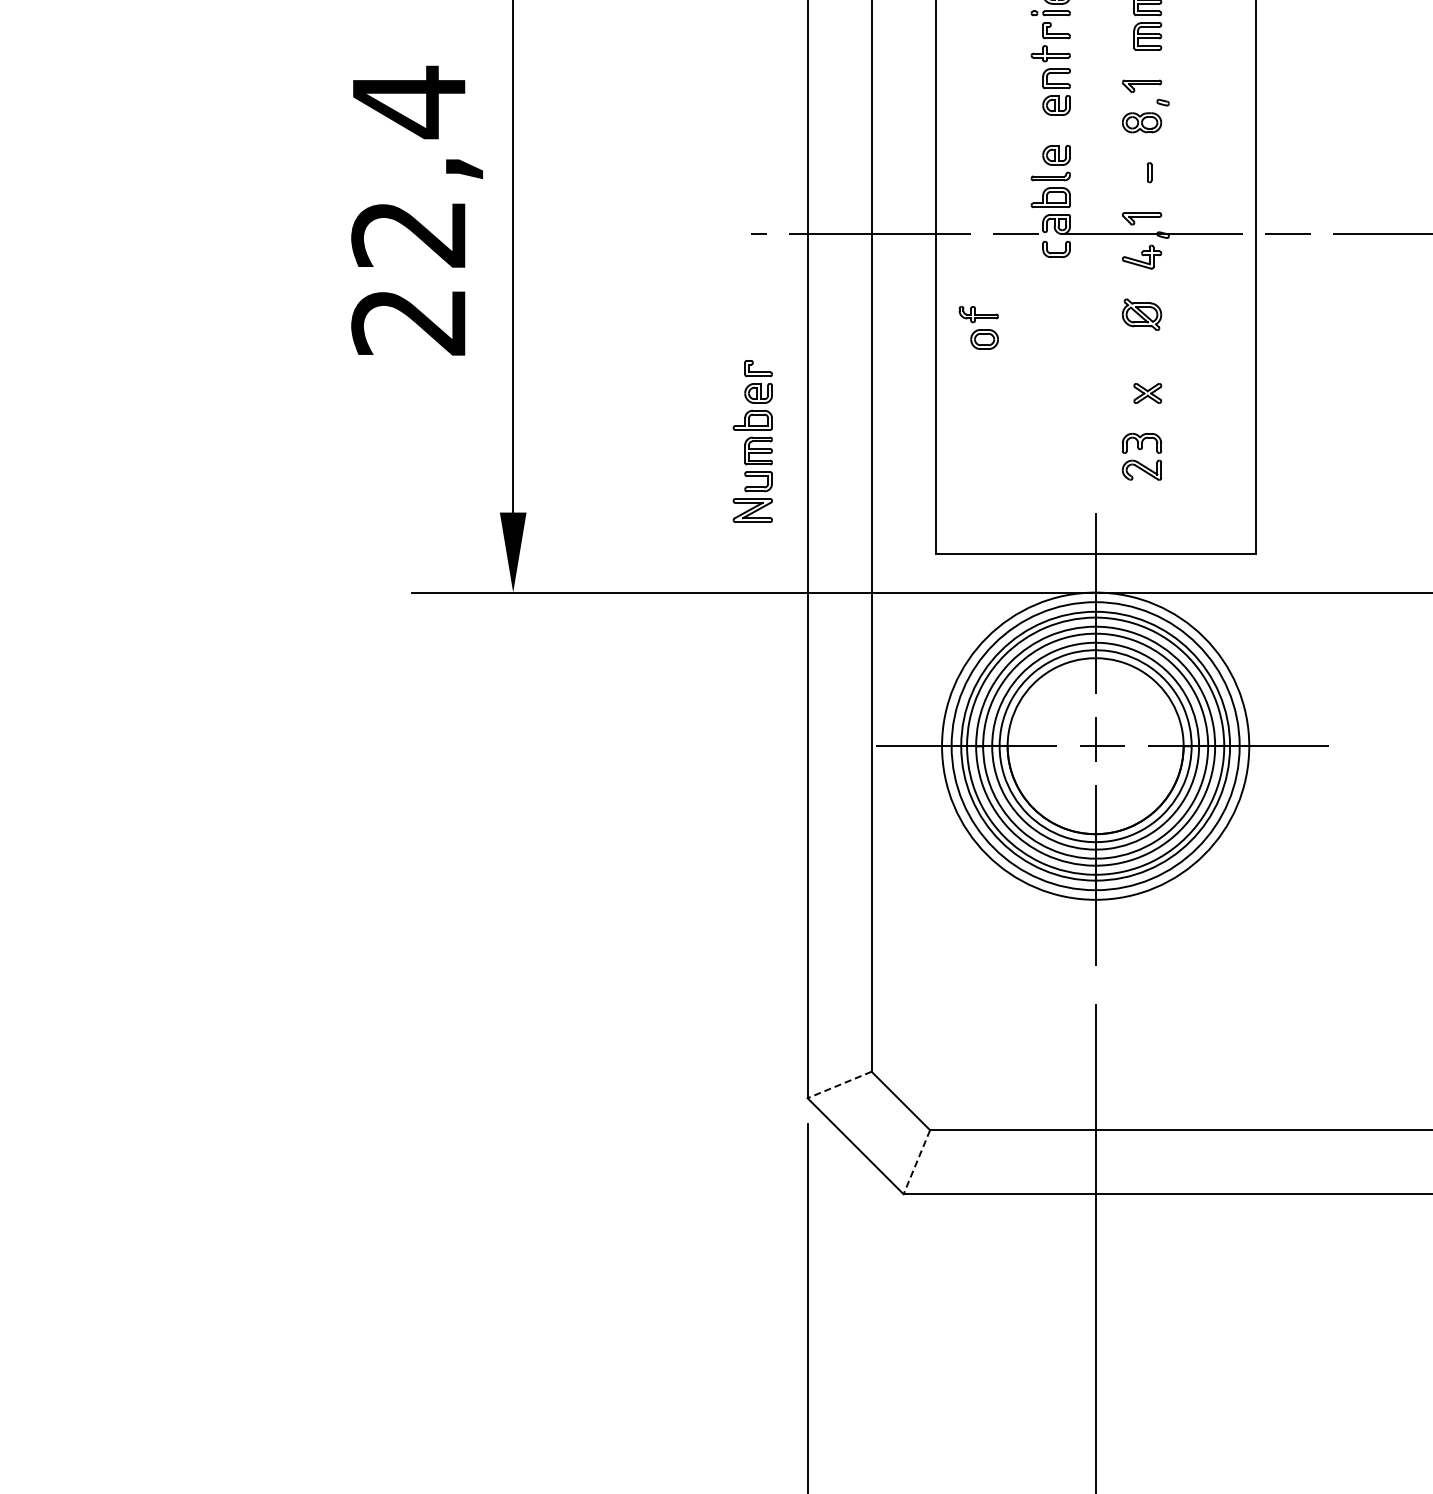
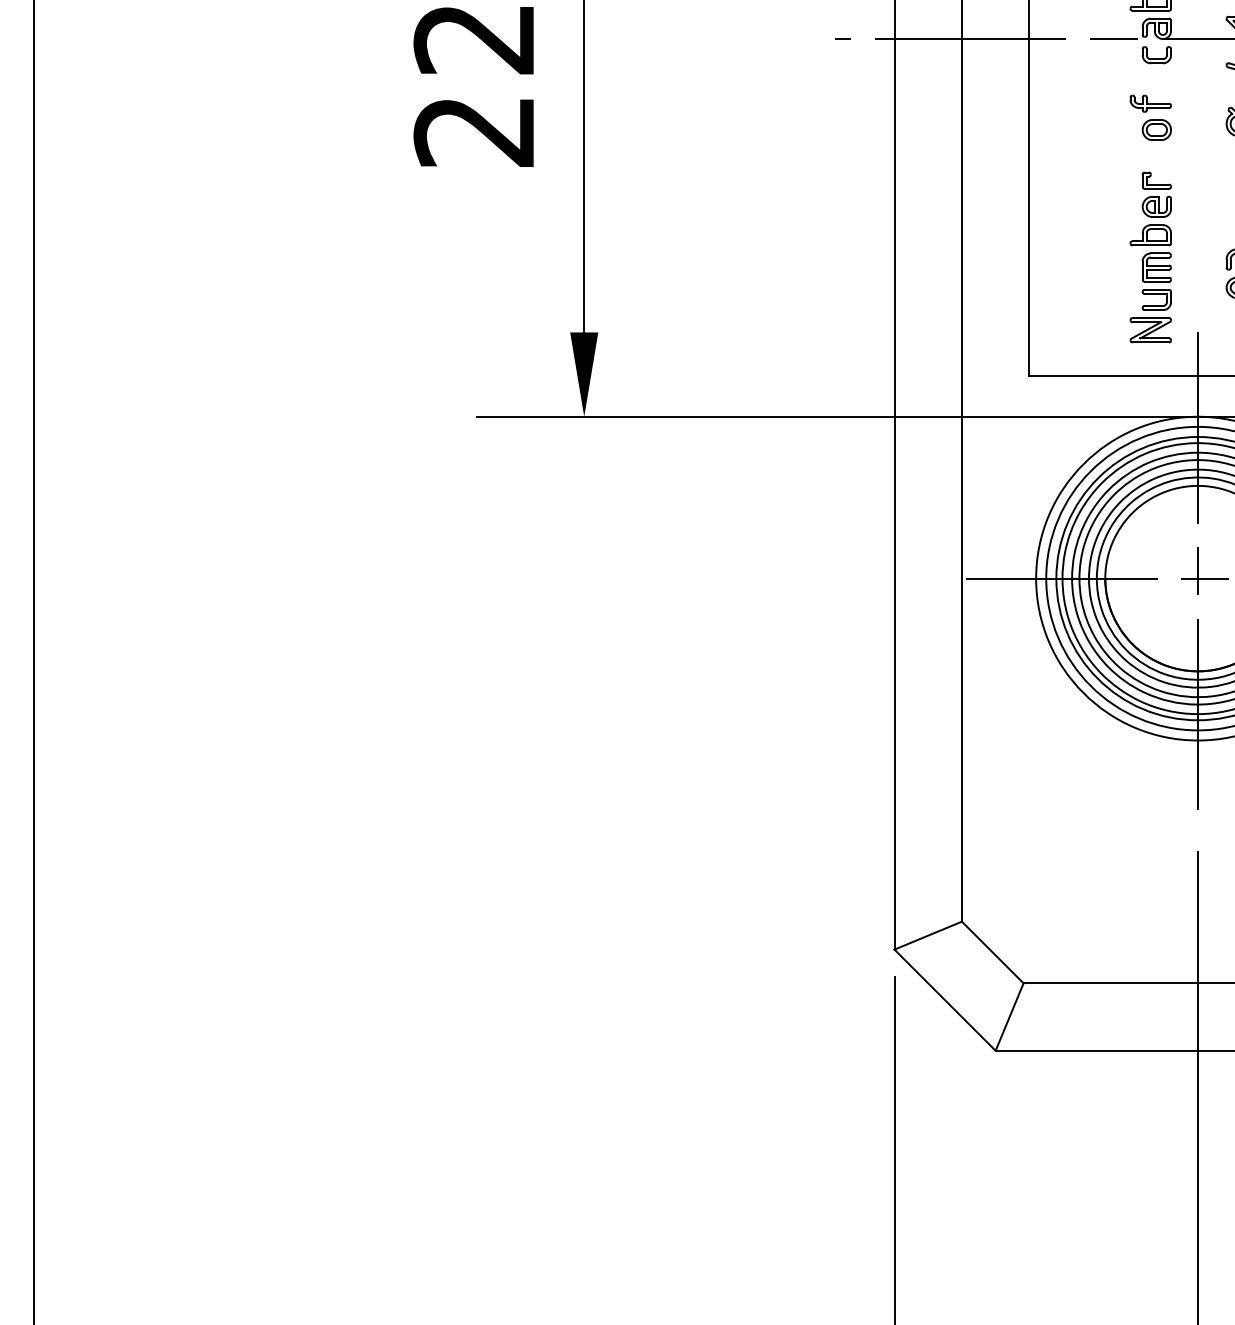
part: (978, 327) -> (1150, 117), moved
part: (752, 441) -> (1150, 257), moved
line: (839, 1084) -> (928, 935), dashed -> solid
line: (916, 1162) -> (1009, 1017), dashed -> solid

